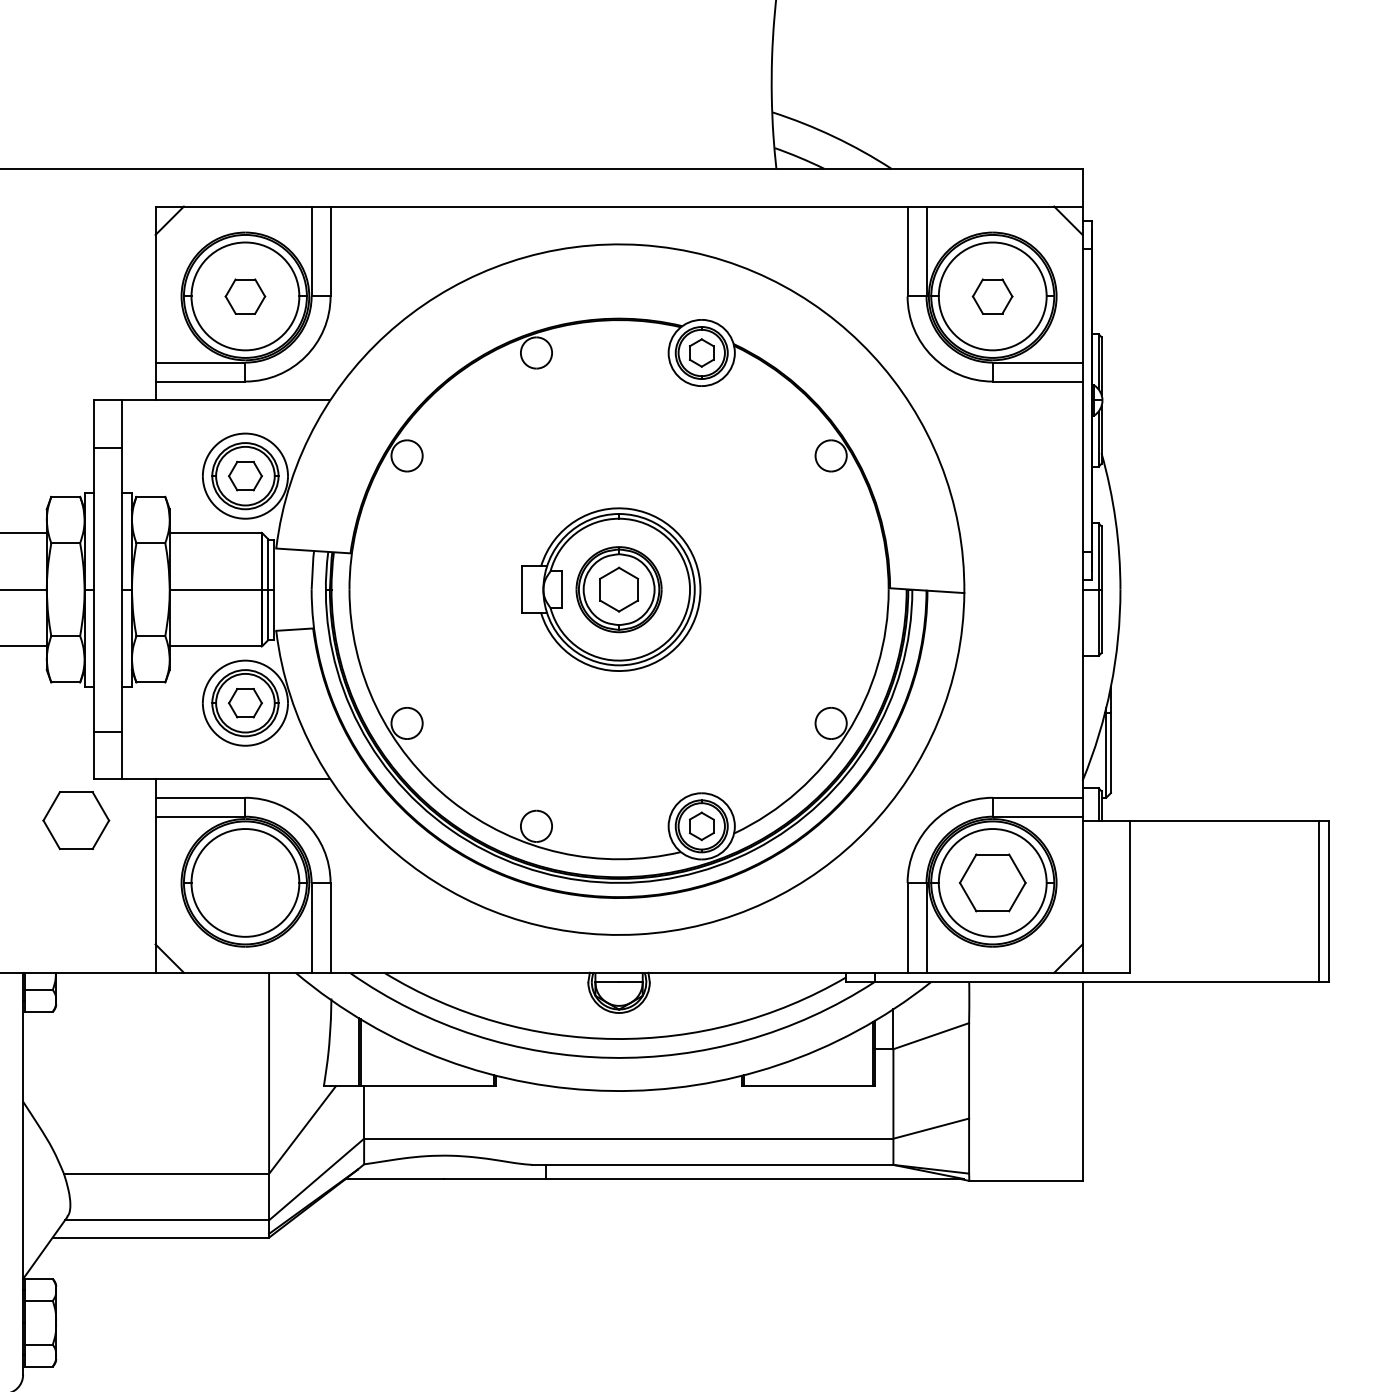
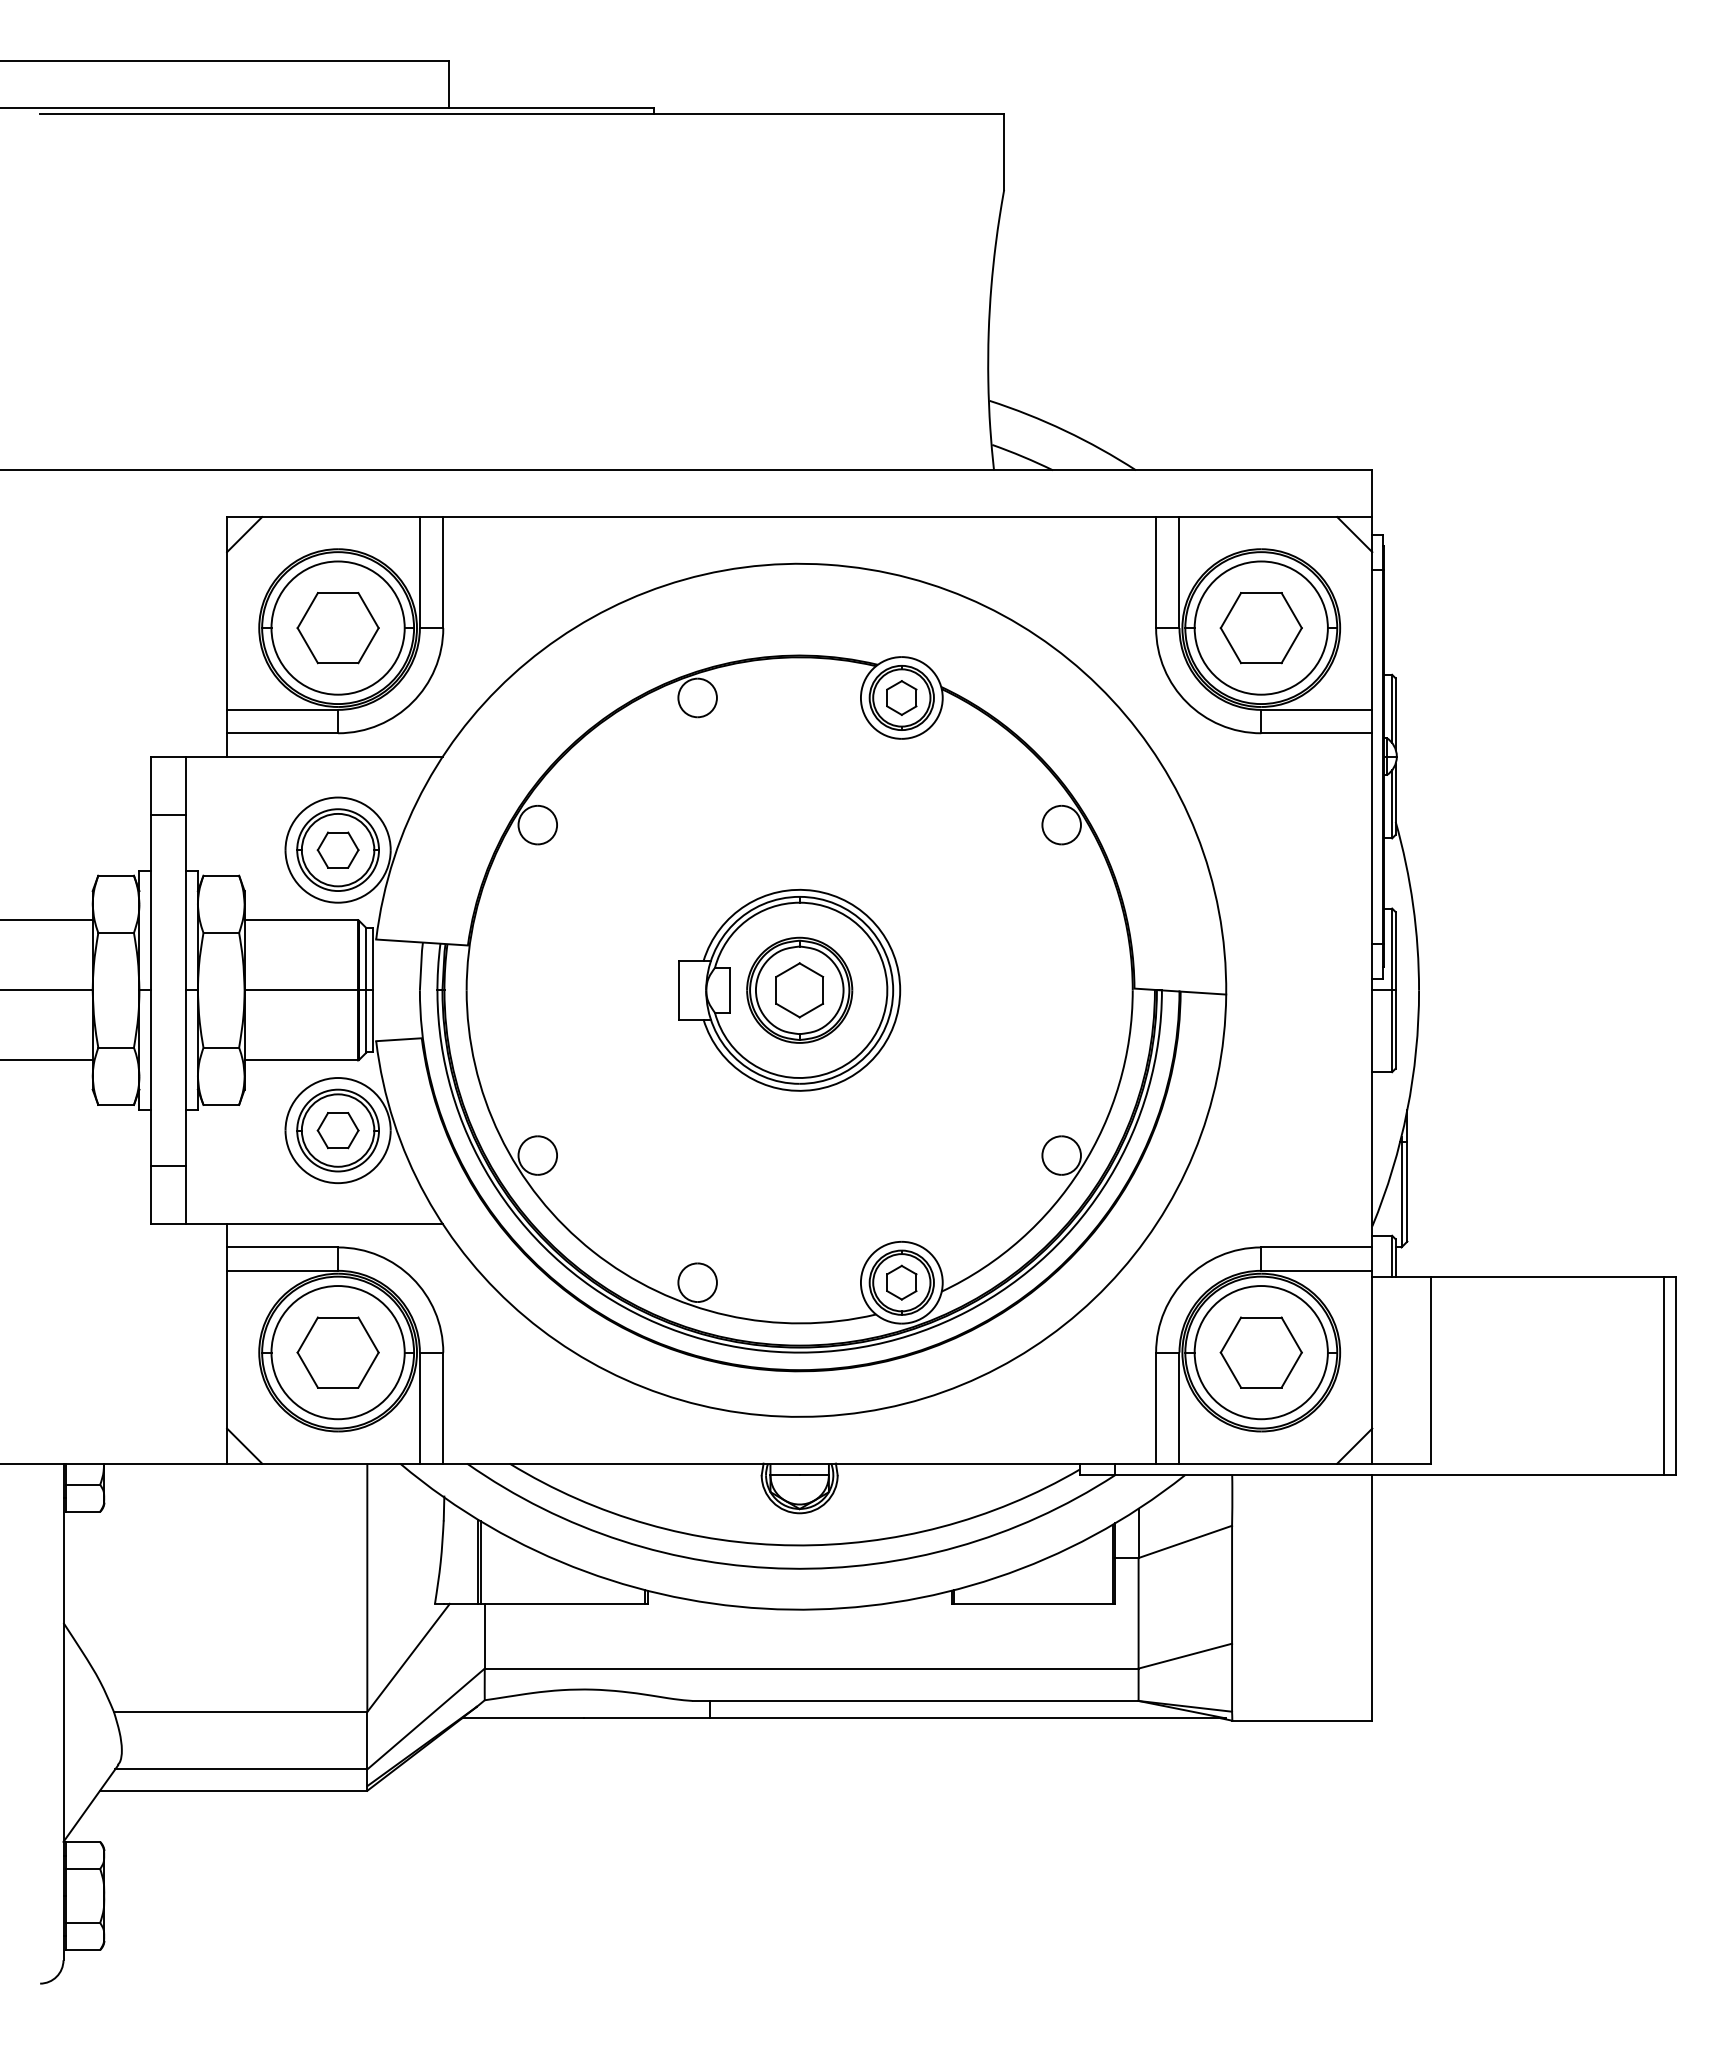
part: (244, 296) -> (337, 628), size x1.67
part: (992, 296) -> (1260, 628), size x1.67
part: (75, 820) -> (337, 1352), moved

